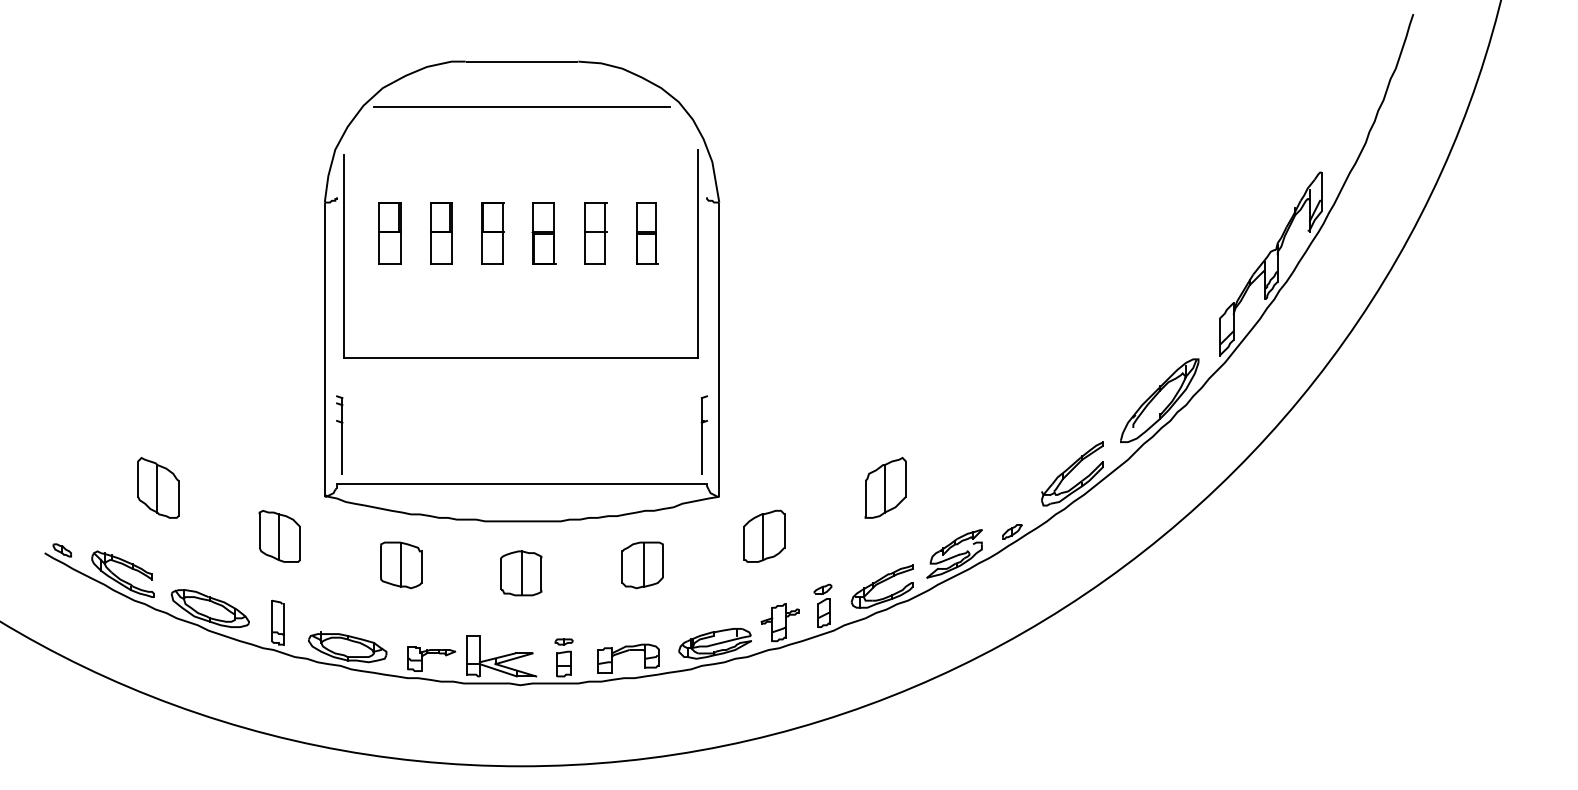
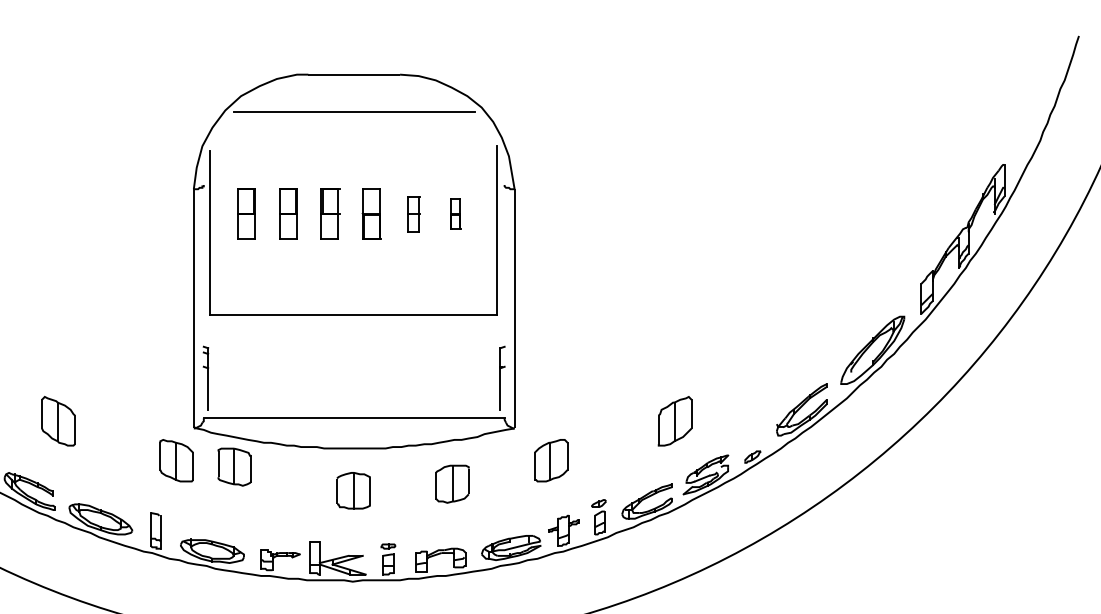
part: (595, 233) -> (413, 214), size x0.7
part: (647, 233) -> (456, 214), size x0.6
part: (885, 487) -> (674, 420), moved
part: (279, 536) -> (176, 460), moved
part: (401, 565) -> (235, 467), moved

